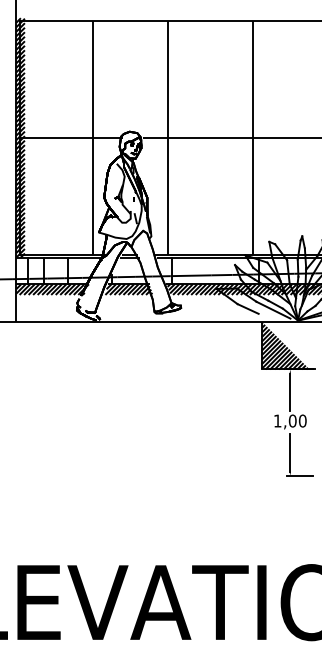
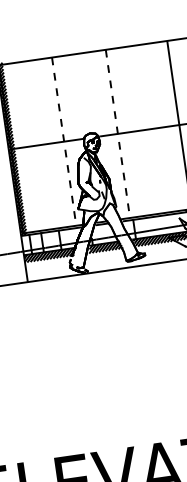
line: (93, 137) -> (64, 141), solid -> dashed
line: (167, 137) -> (117, 133), solid -> dashed

